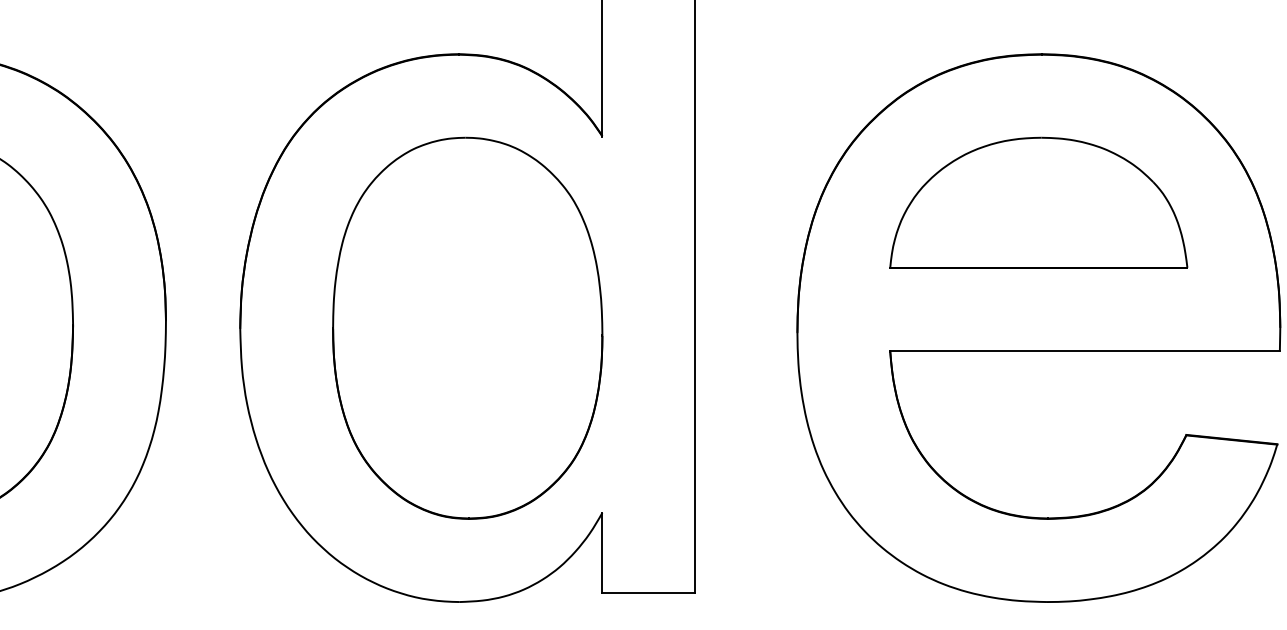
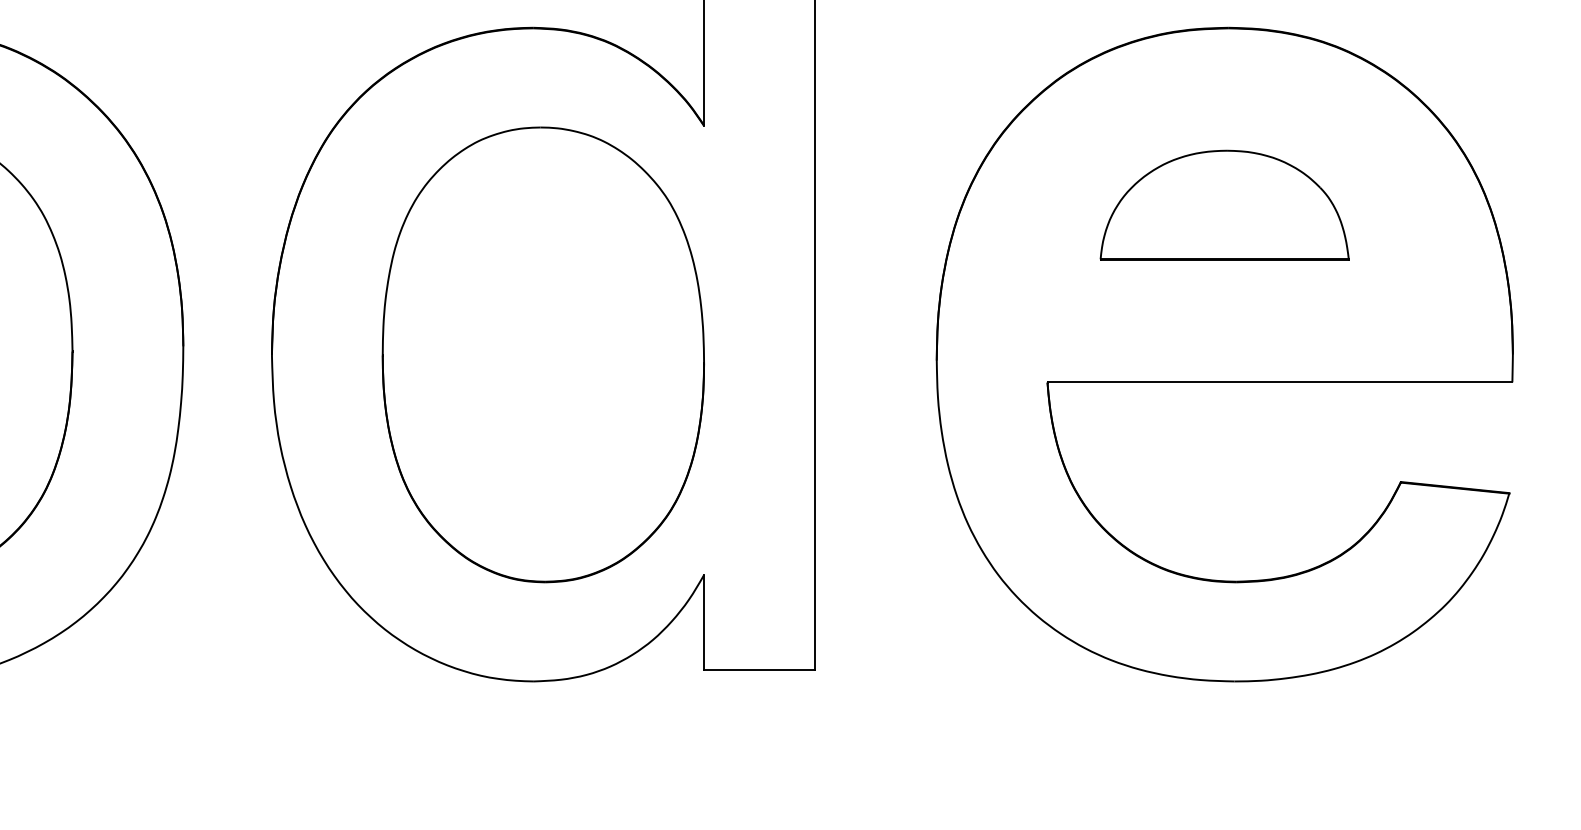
part: (1038, 202) -> (1224, 204), size x0.7

